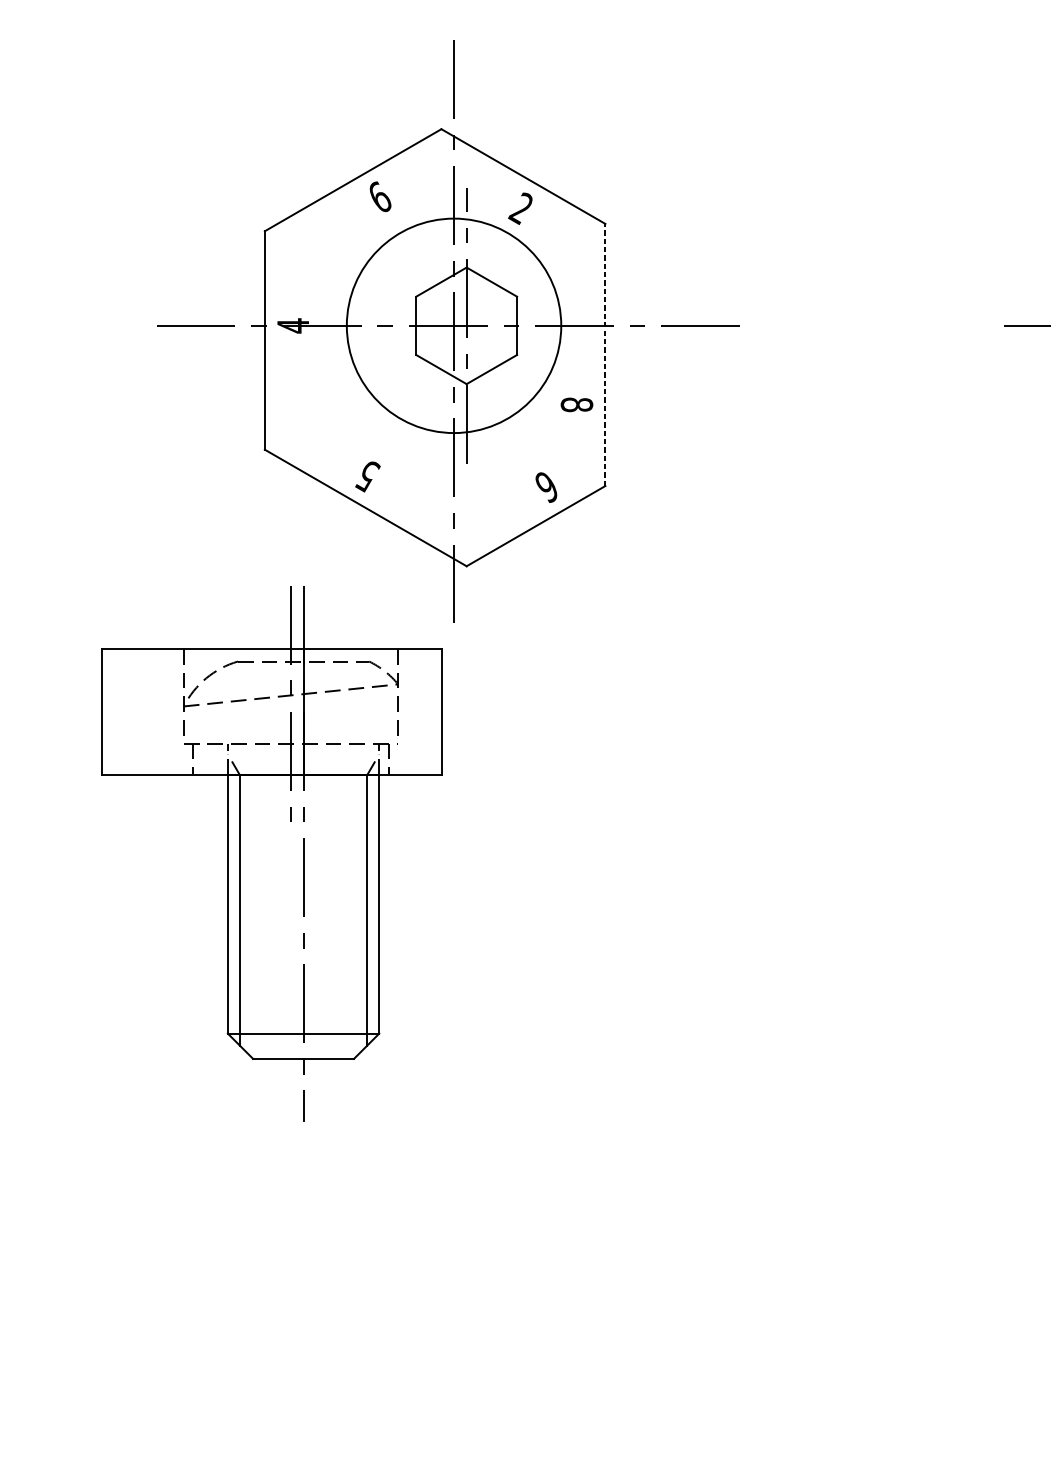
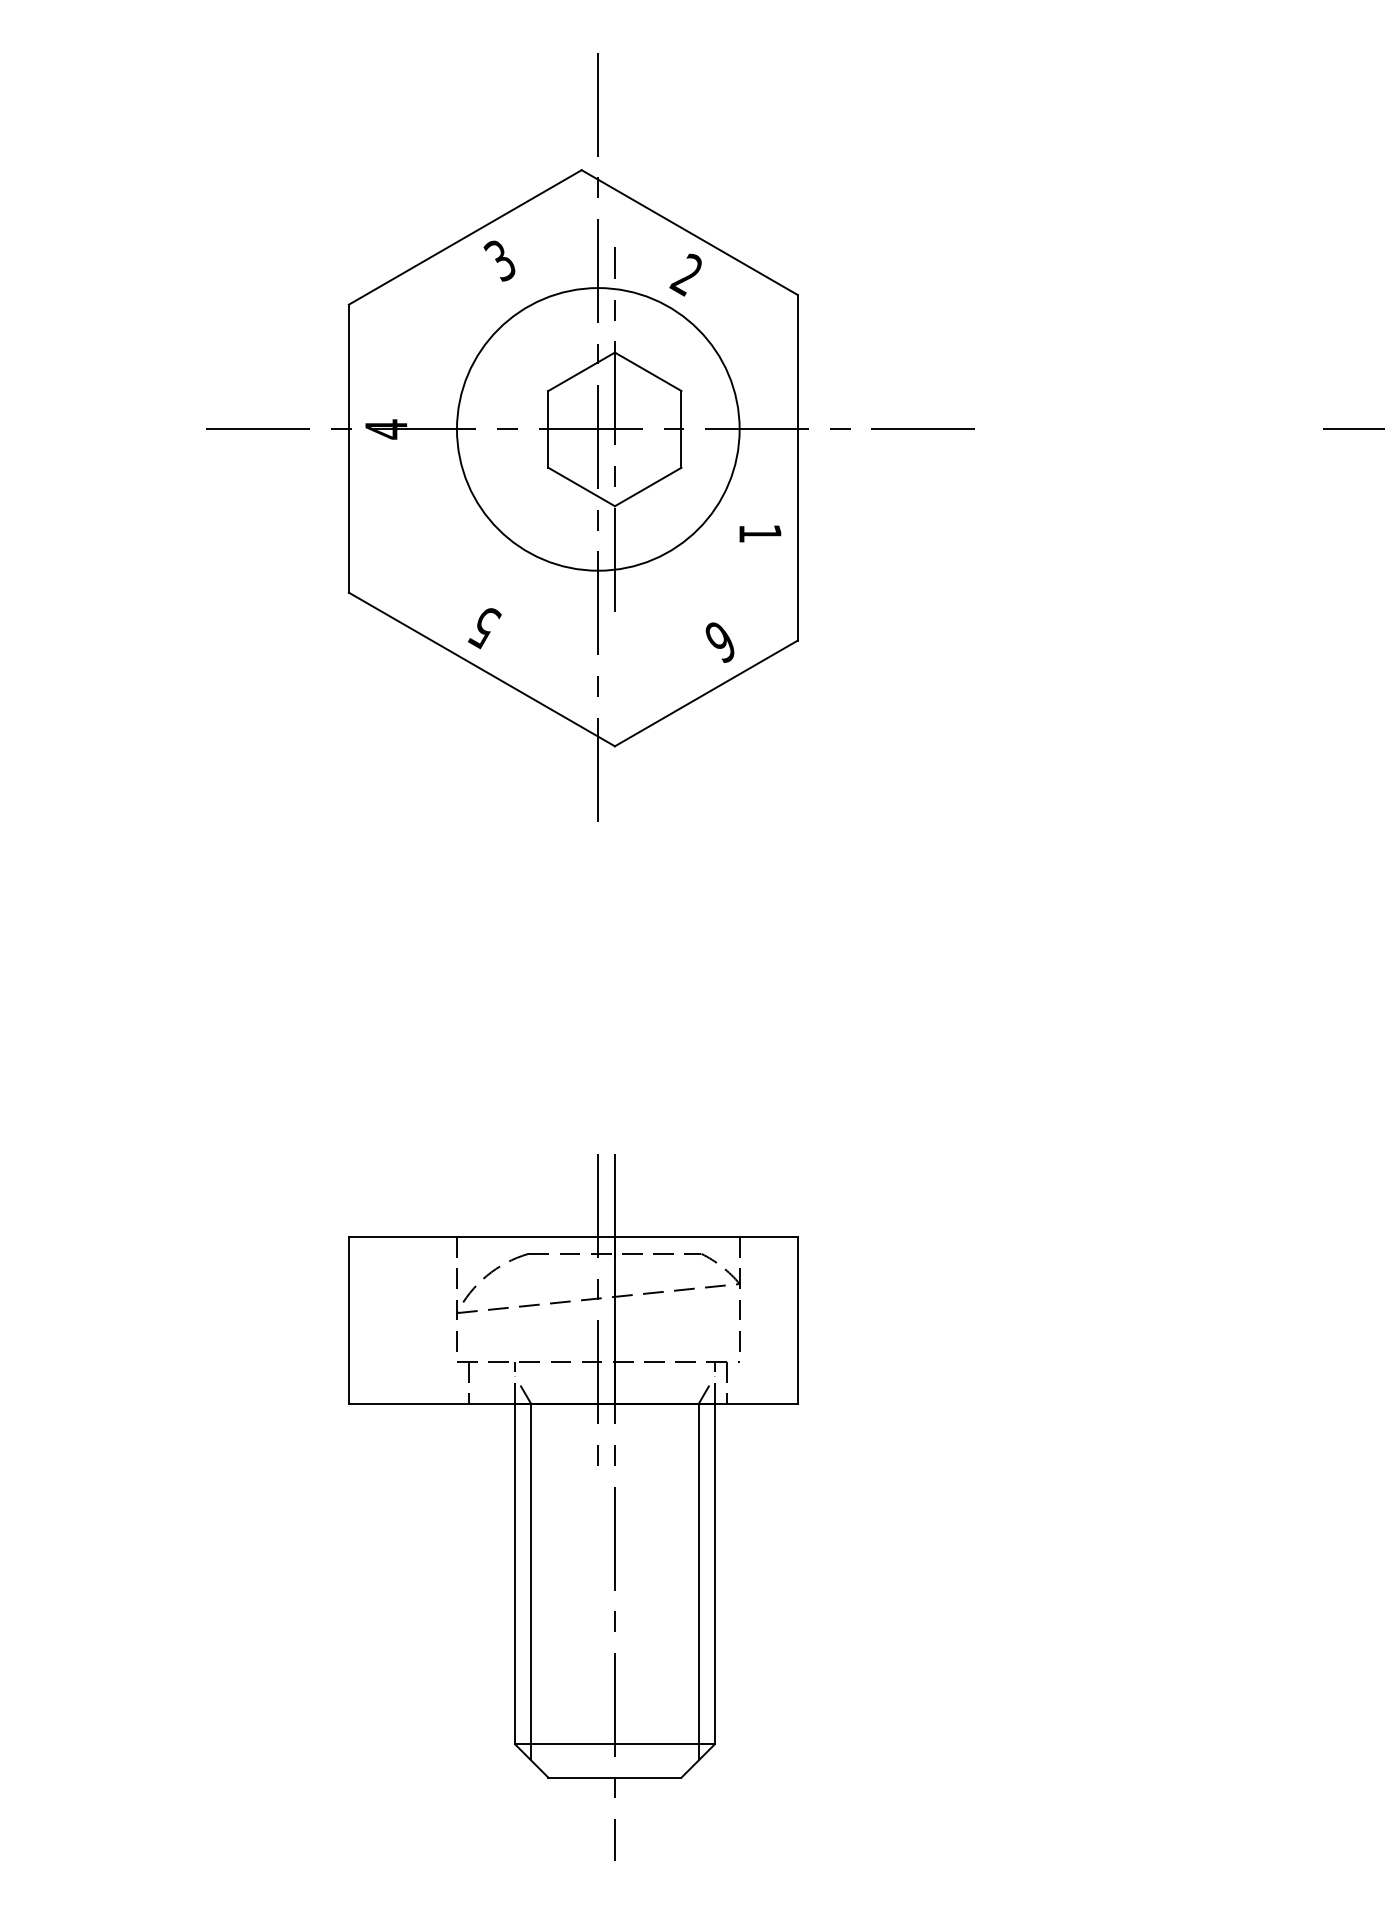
text: (379, 197) -> (499, 260), 6 -> 3
line: (605, 354) -> (797, 467), dashed -> solid
text: (576, 404) -> (759, 533), 8 -> 1
part: (272, 853) -> (573, 1507), moved

